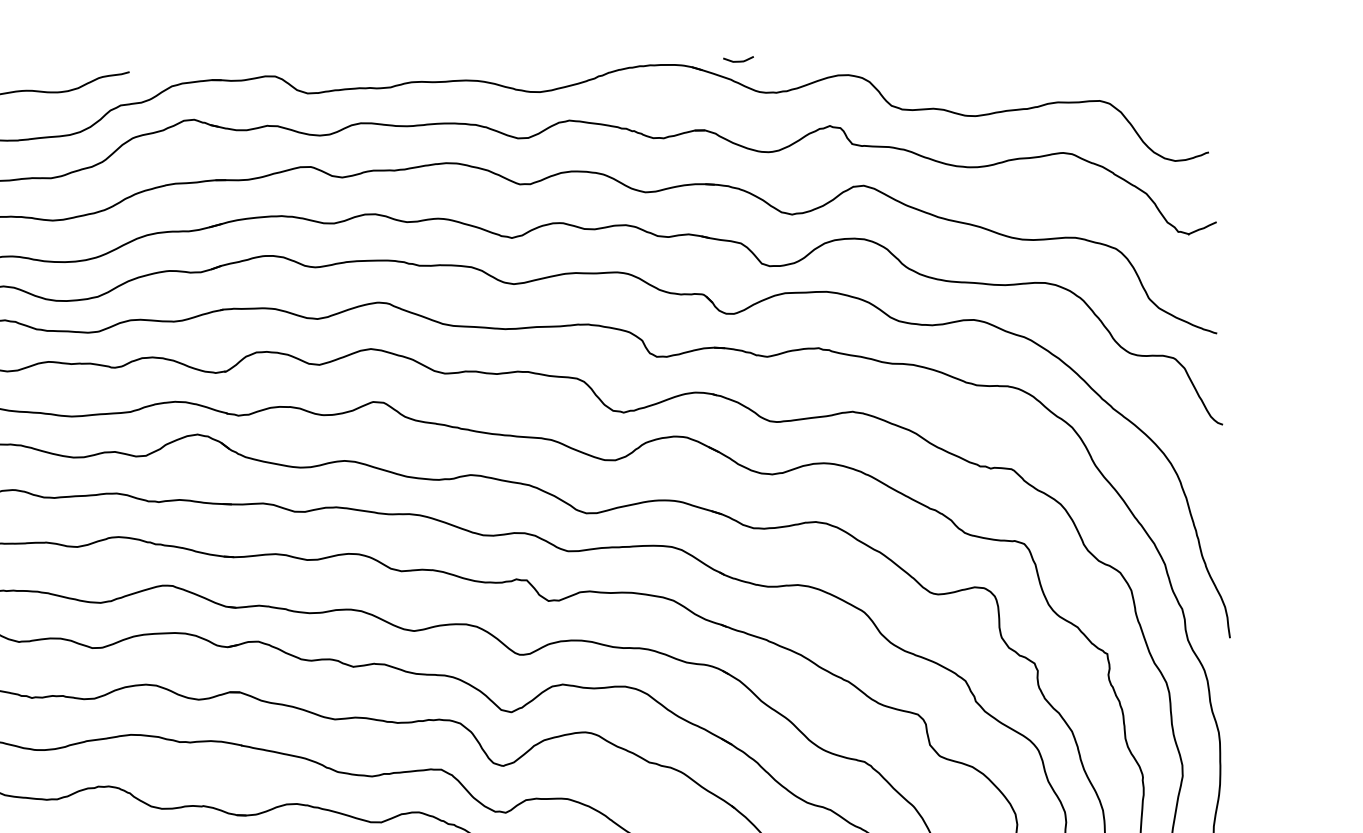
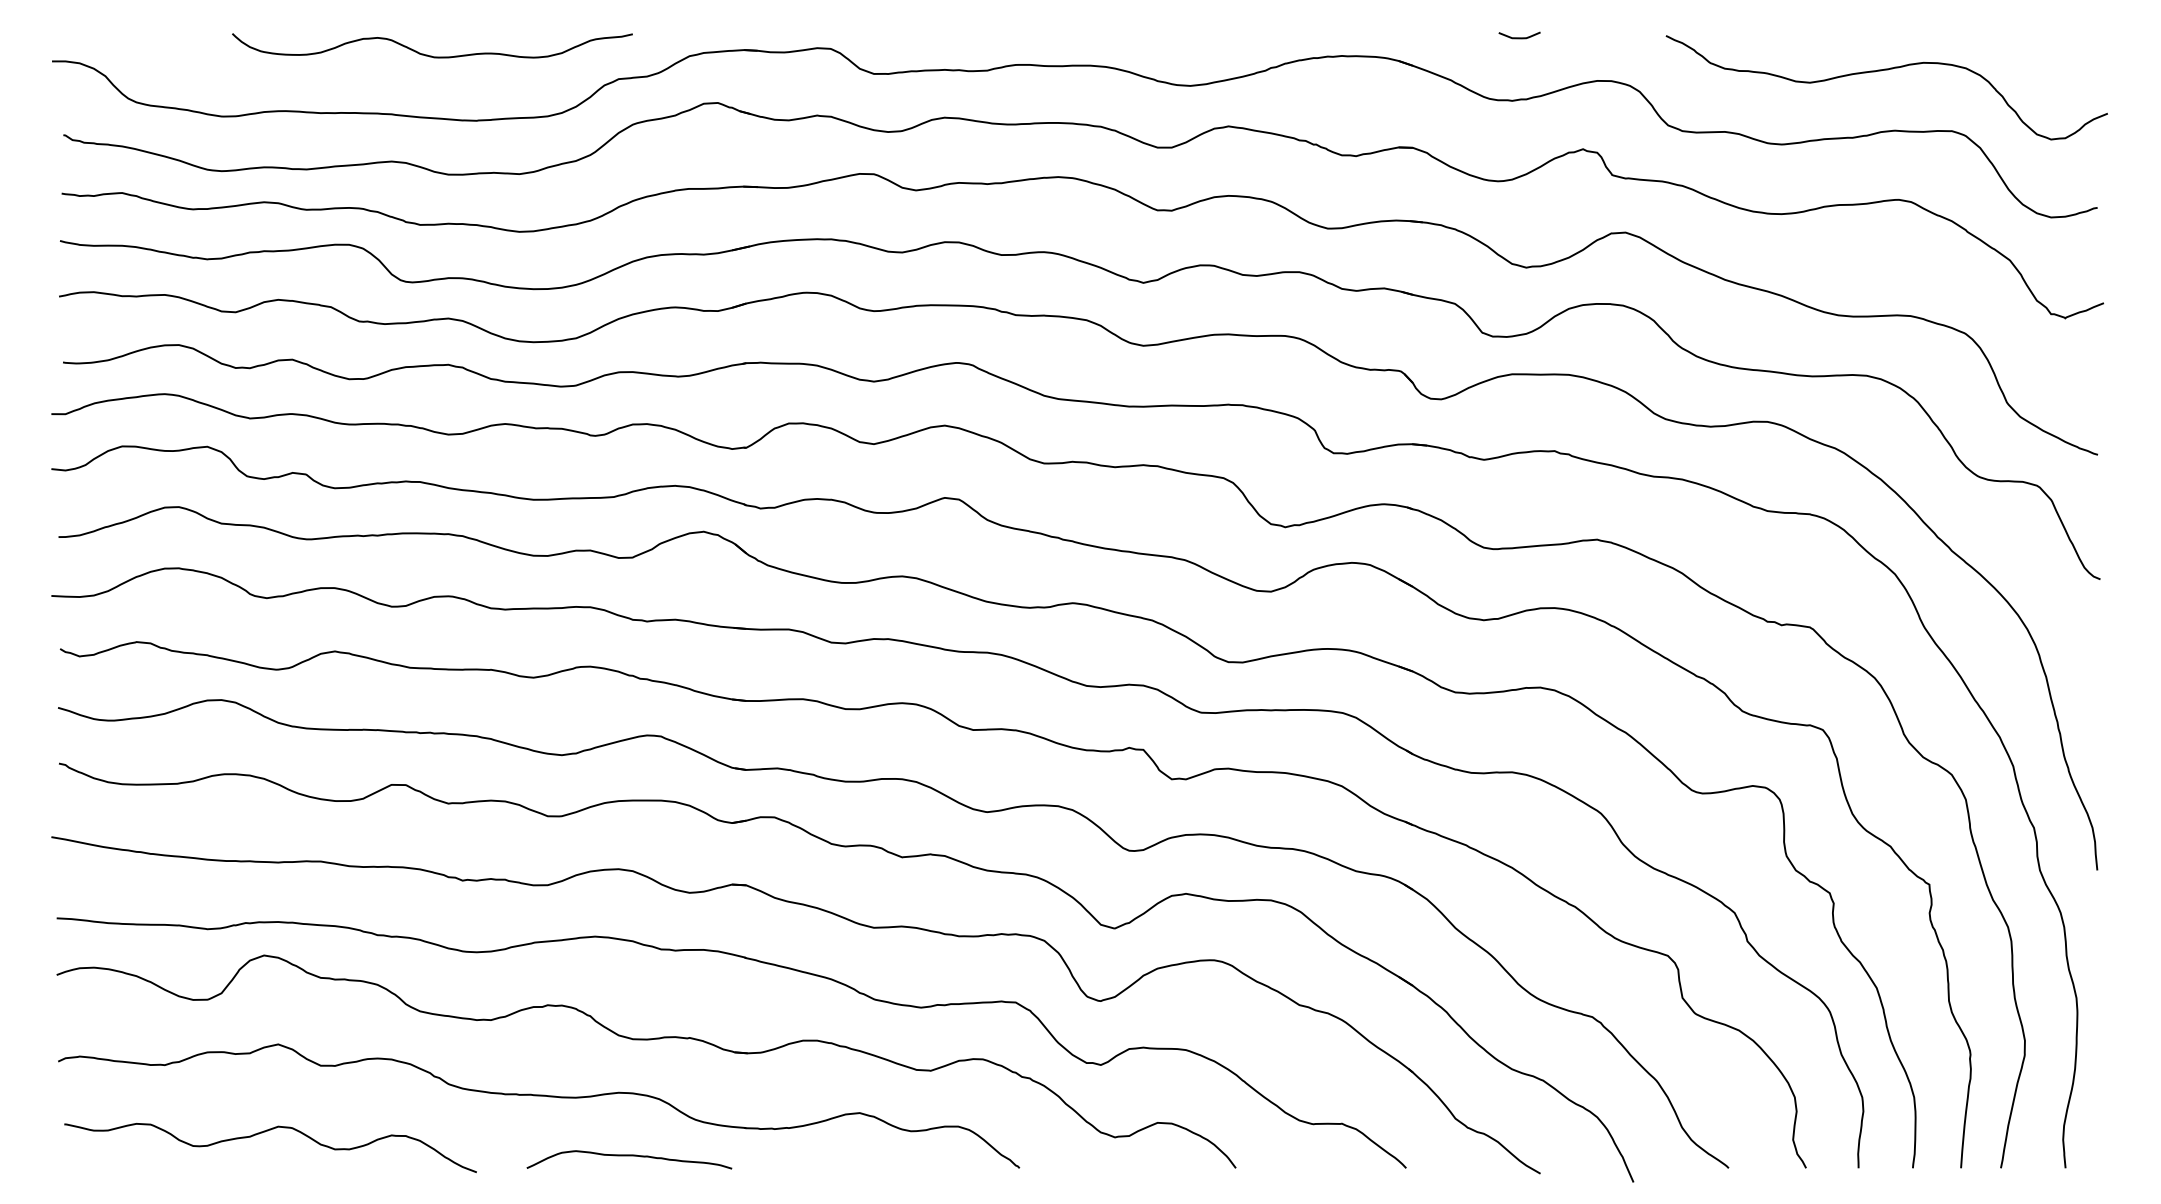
curve: (1046, 59) -> (1881, 71), added
curve: (738, 61) -> (1519, 37), moved

